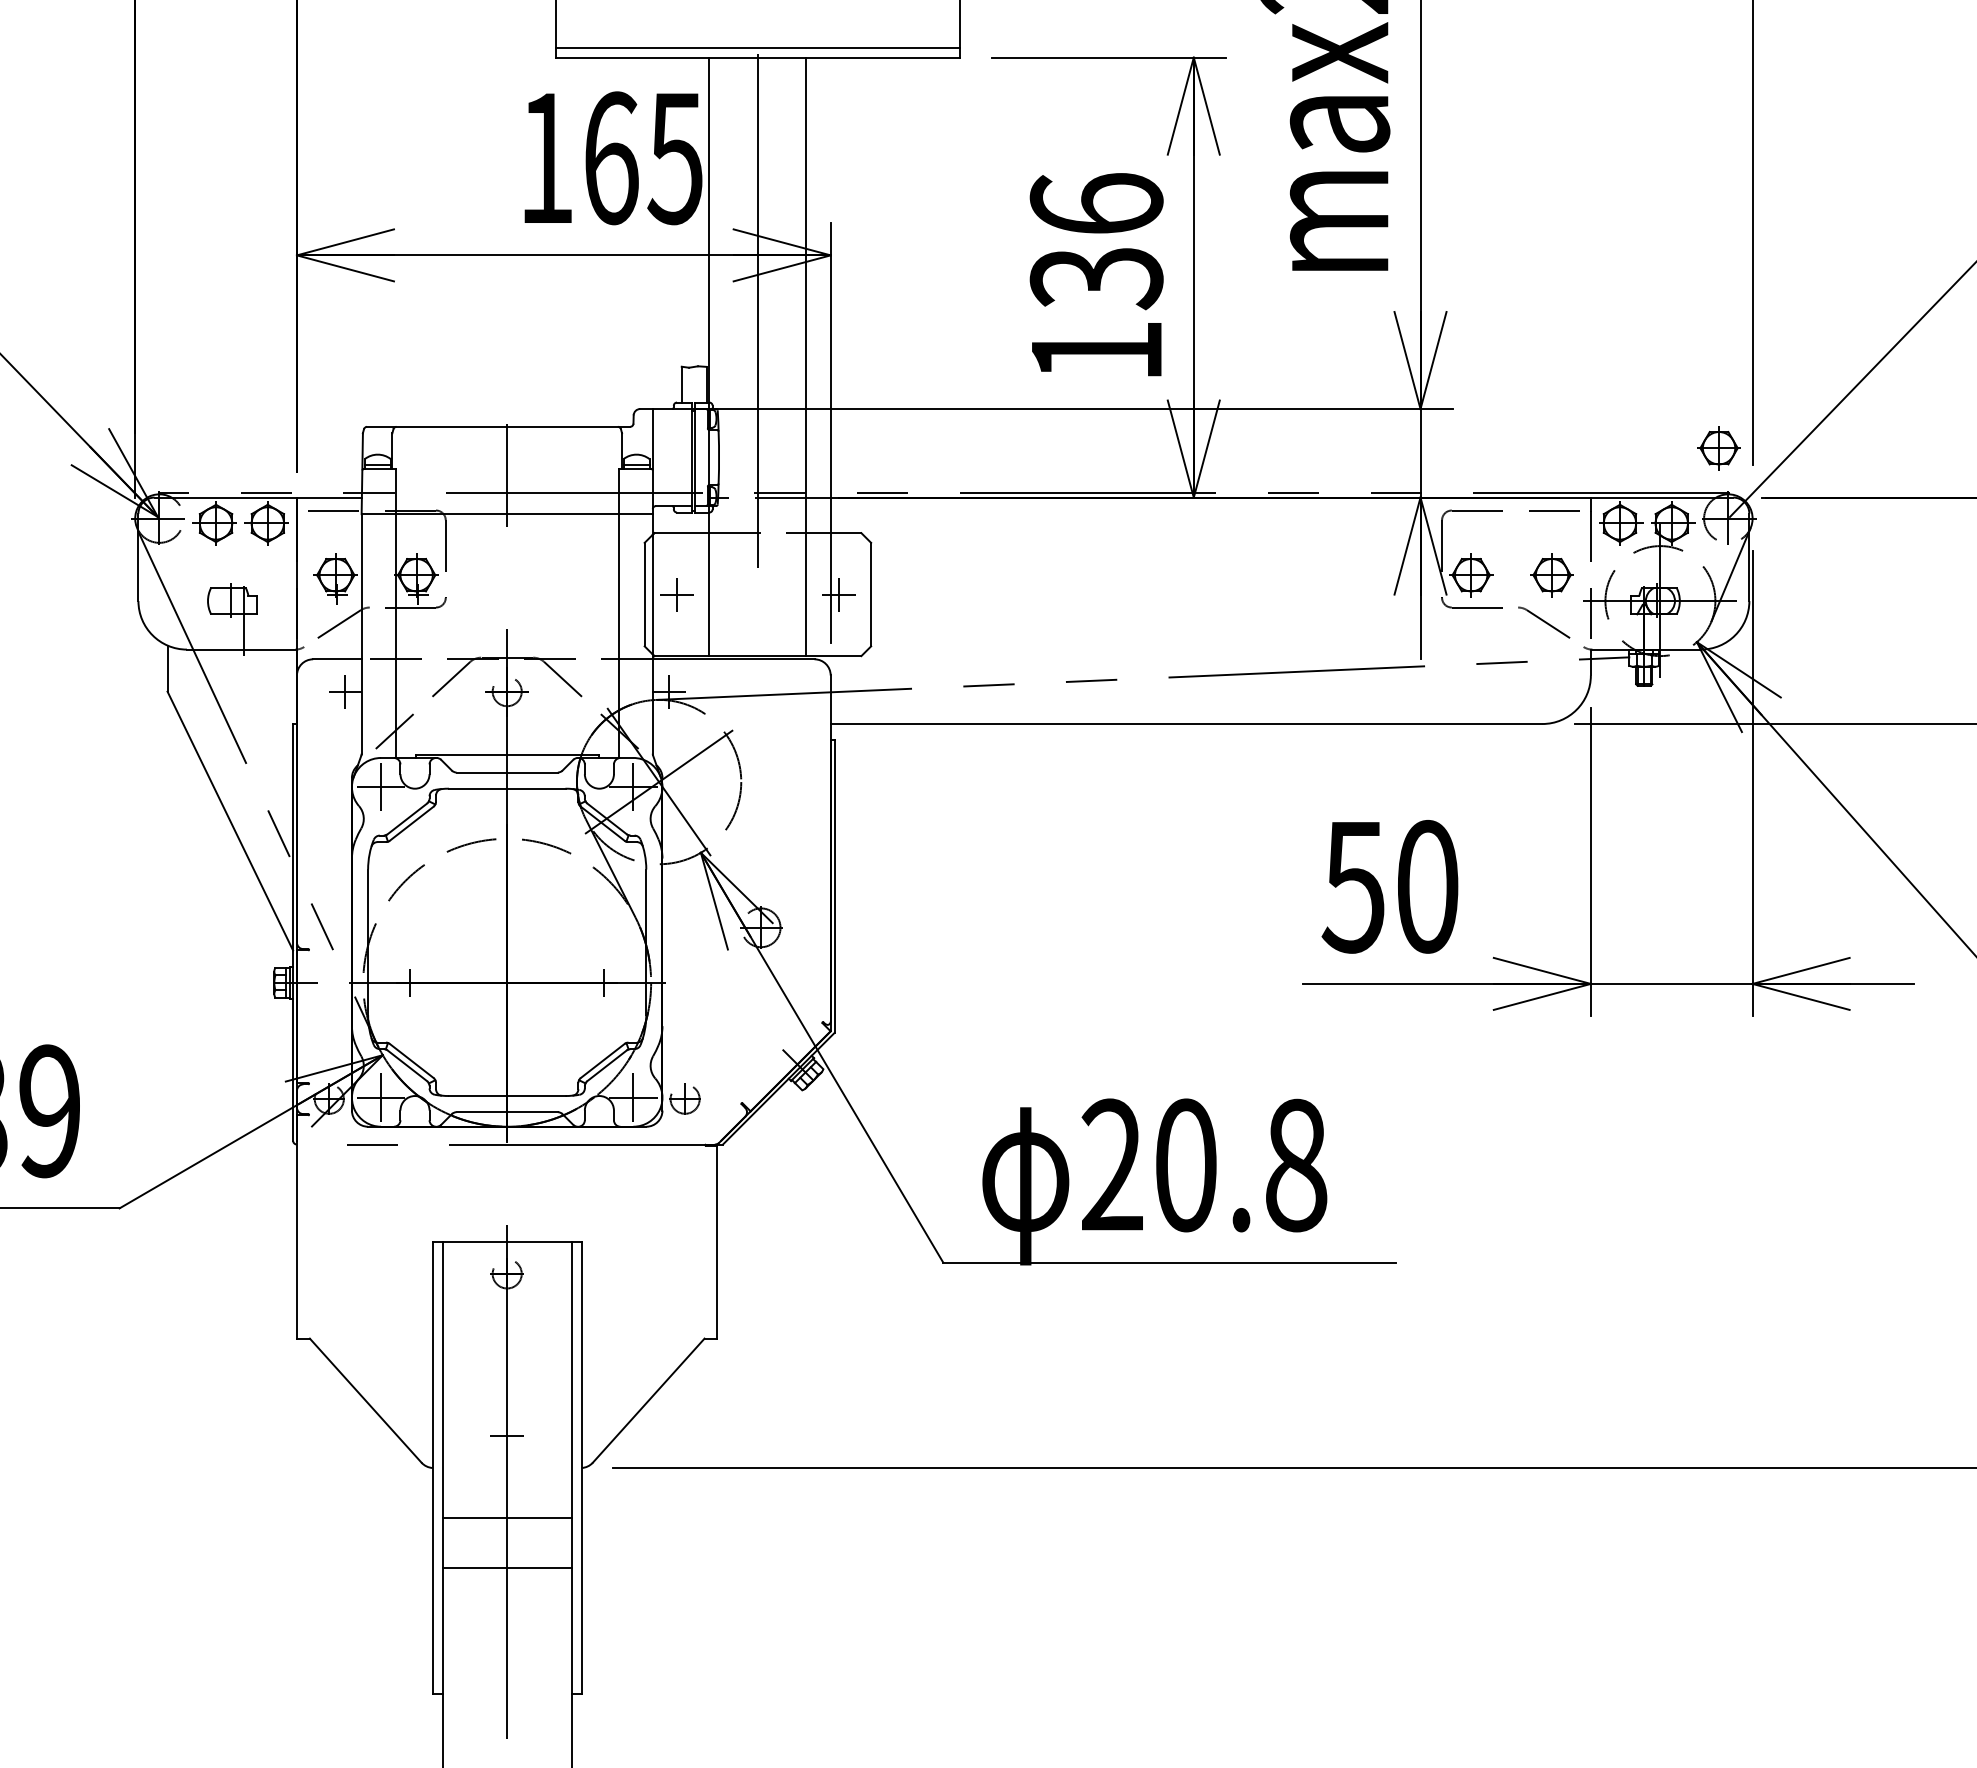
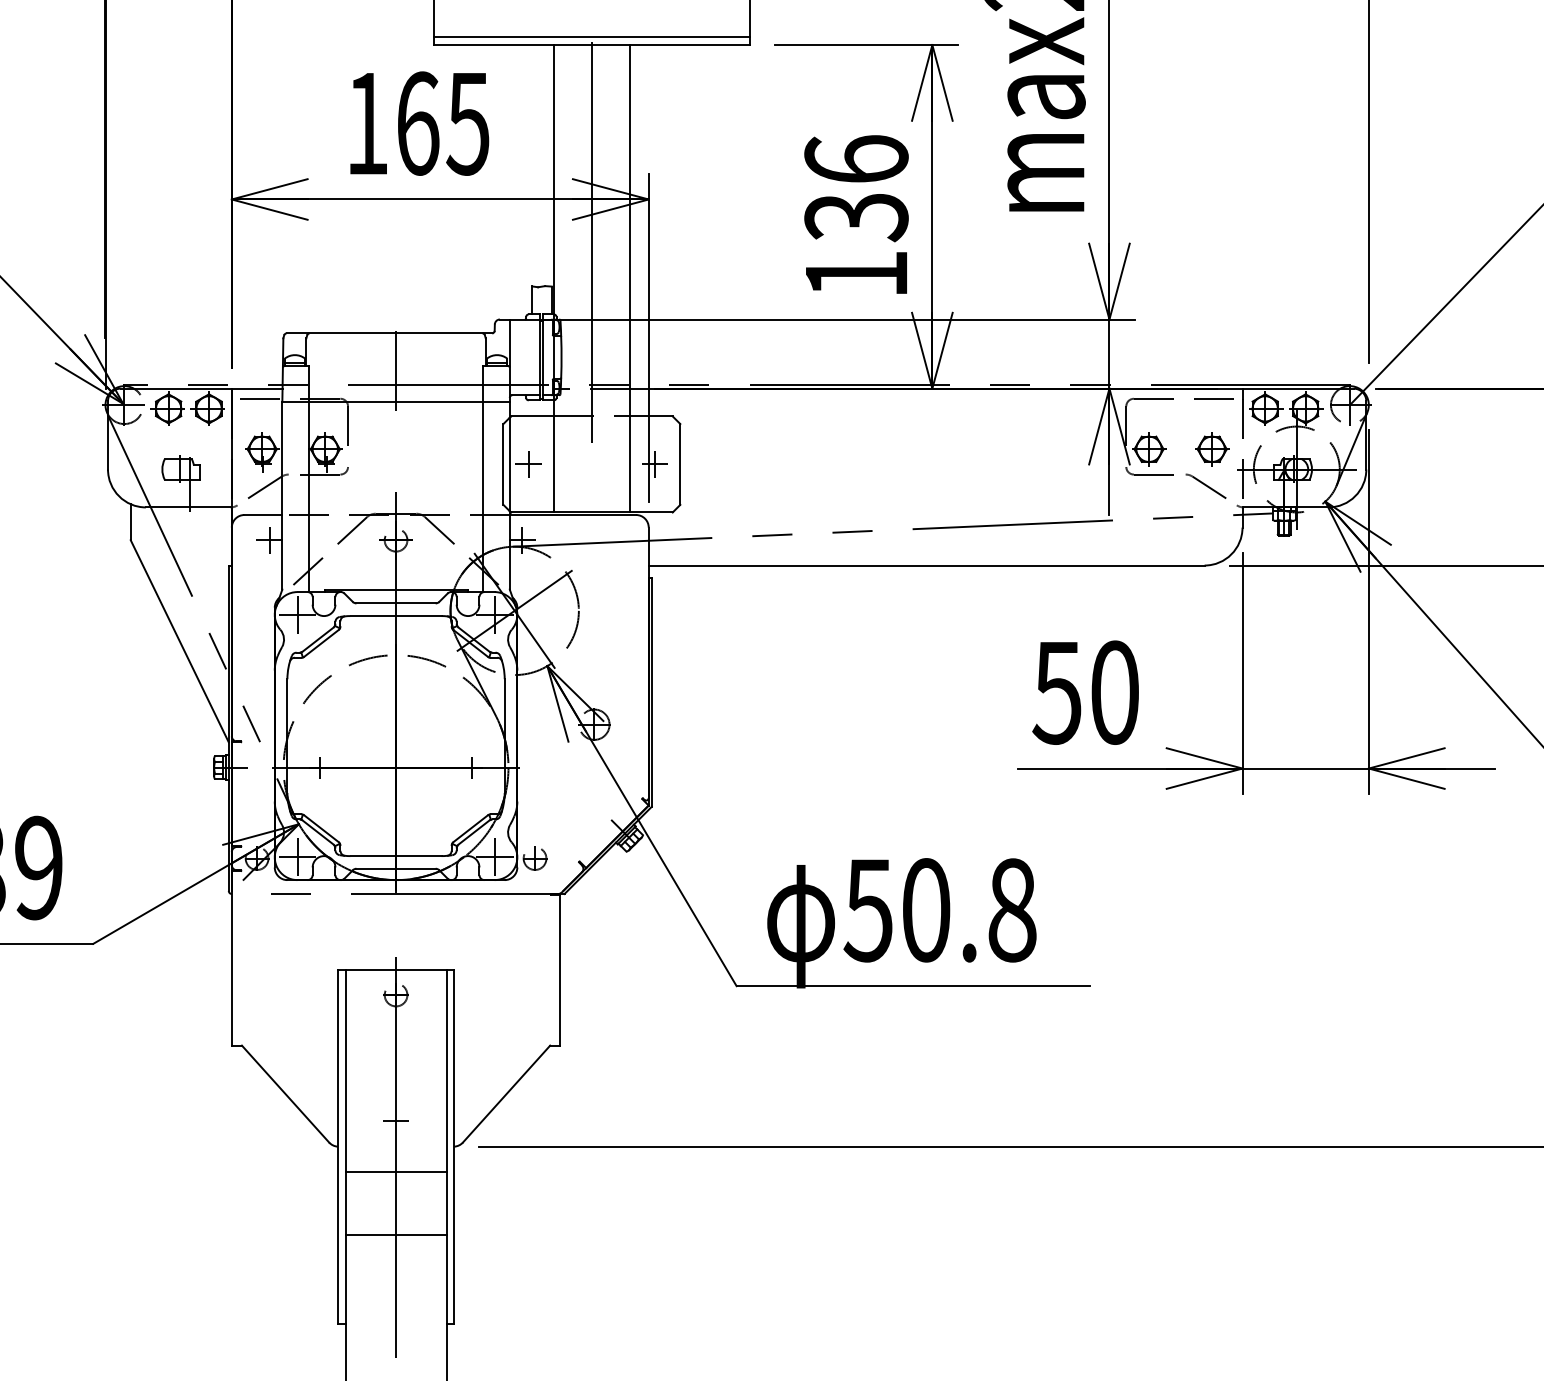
text: (613, 158) -> (419, 123), moved
part: (1718, 448) -> (1342, 350), removed
text: (1111, 1165) -> (868, 910), 20.8 -> 50.8
line: (506, 1518) -> (395, 1235), moved
line: (506, 1568) -> (395, 1172), moved

